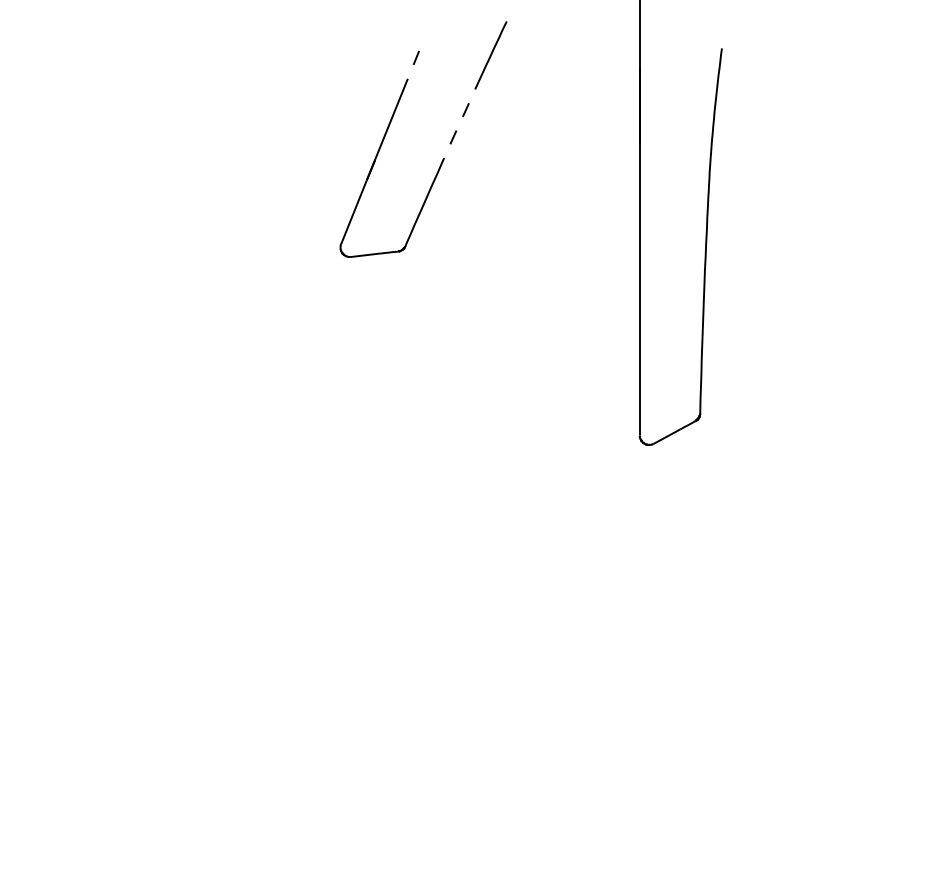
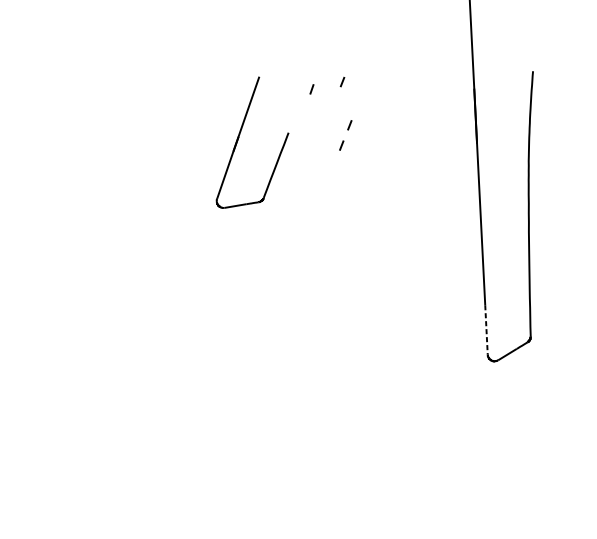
line: (458, 49) -> (342, 81), added
line: (490, 55) -> (365, 84), removed
part: (375, 162) -> (238, 138), moved
line: (639, 401) -> (486, 330), solid -> dashed

